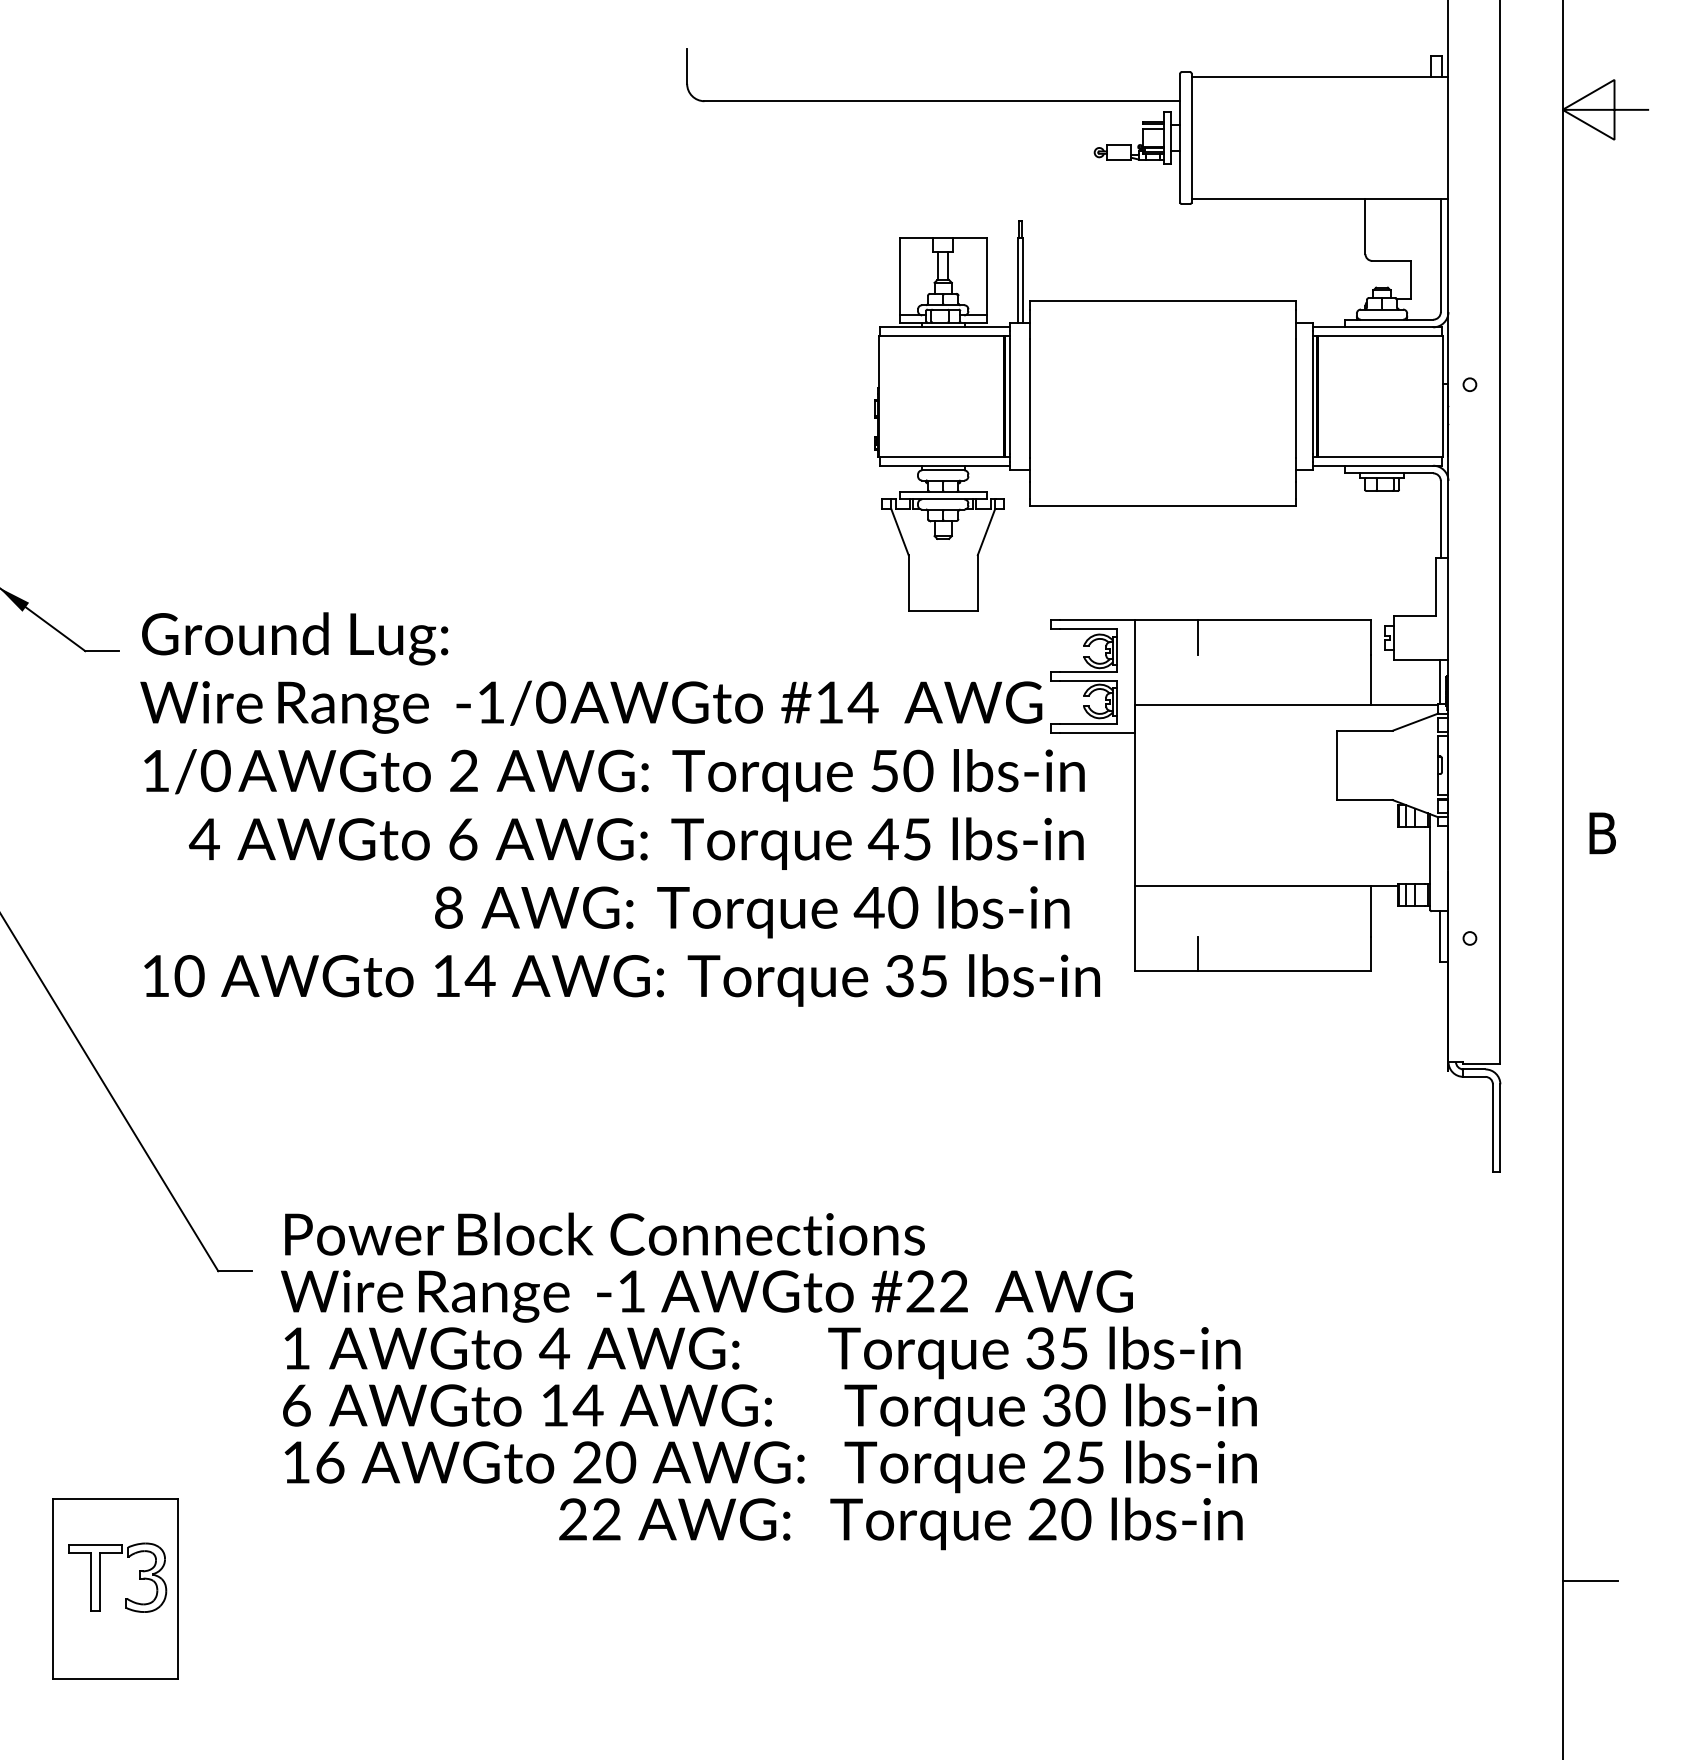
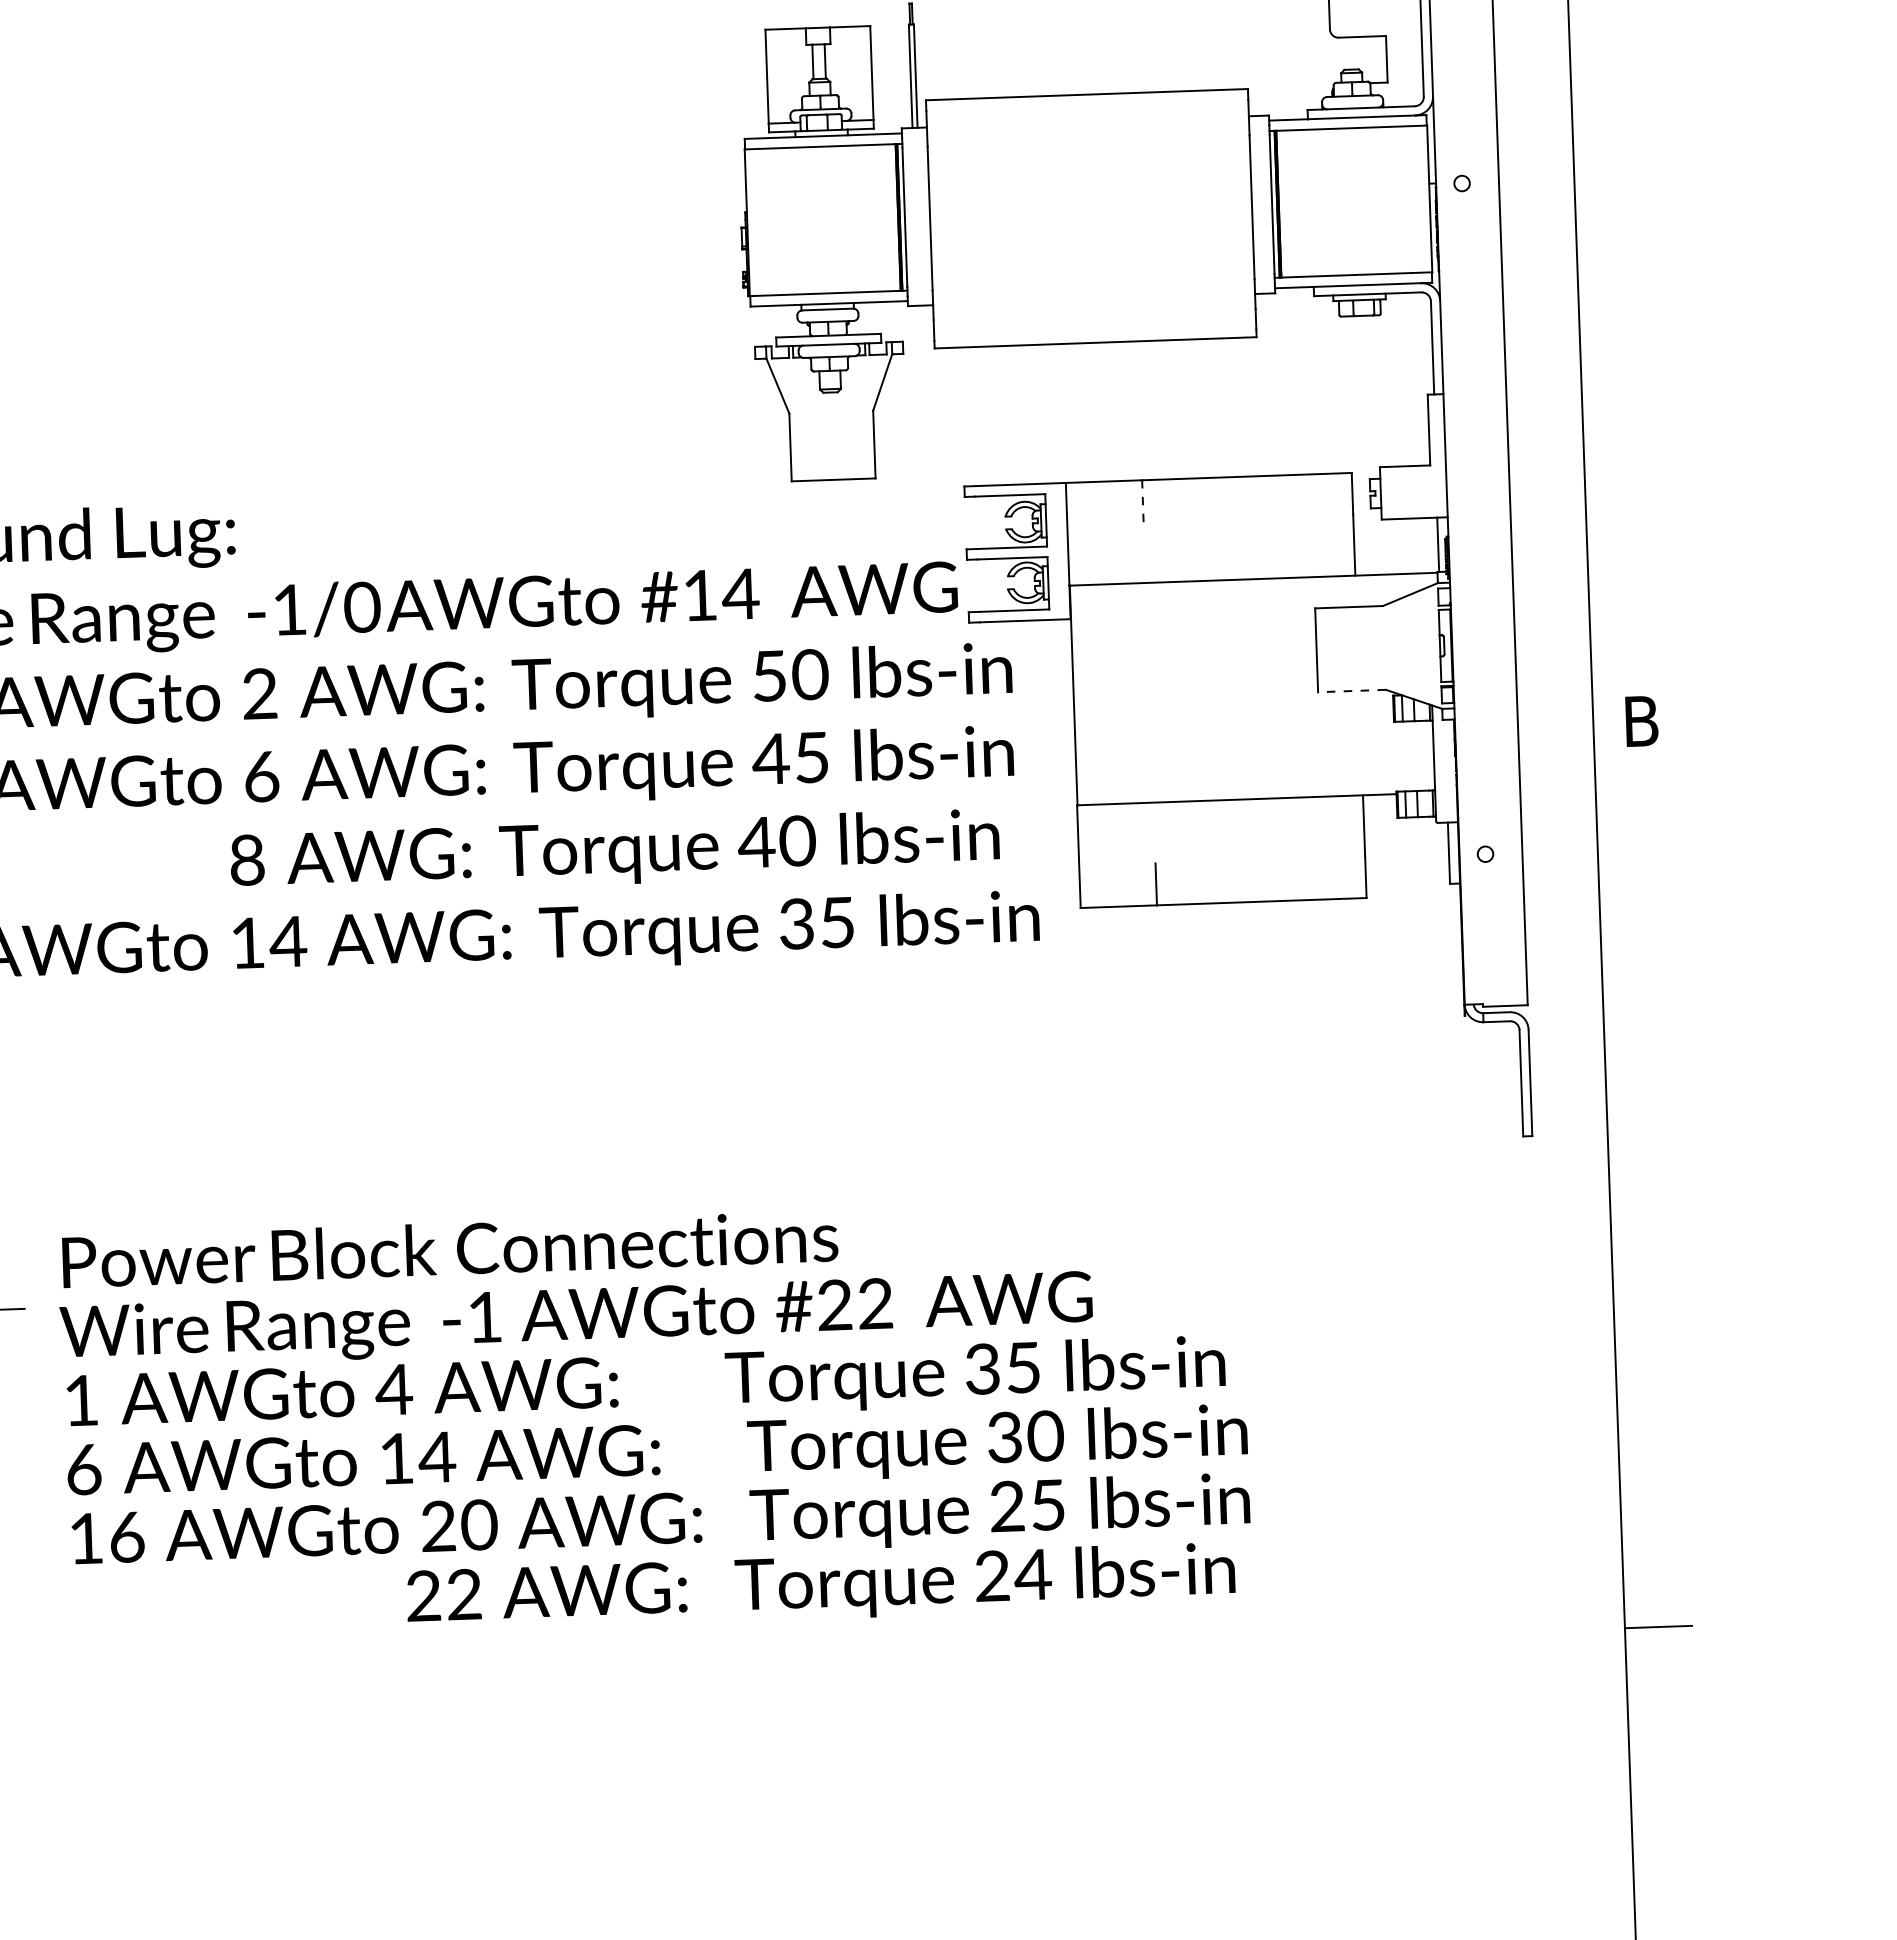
line: (1197, 637) -> (1142, 501), solid -> dashed
line: (1364, 800) -> (1351, 691), solid -> dashed
text: (1075, 1519) -> (1032, 1574), 20 -> 24

